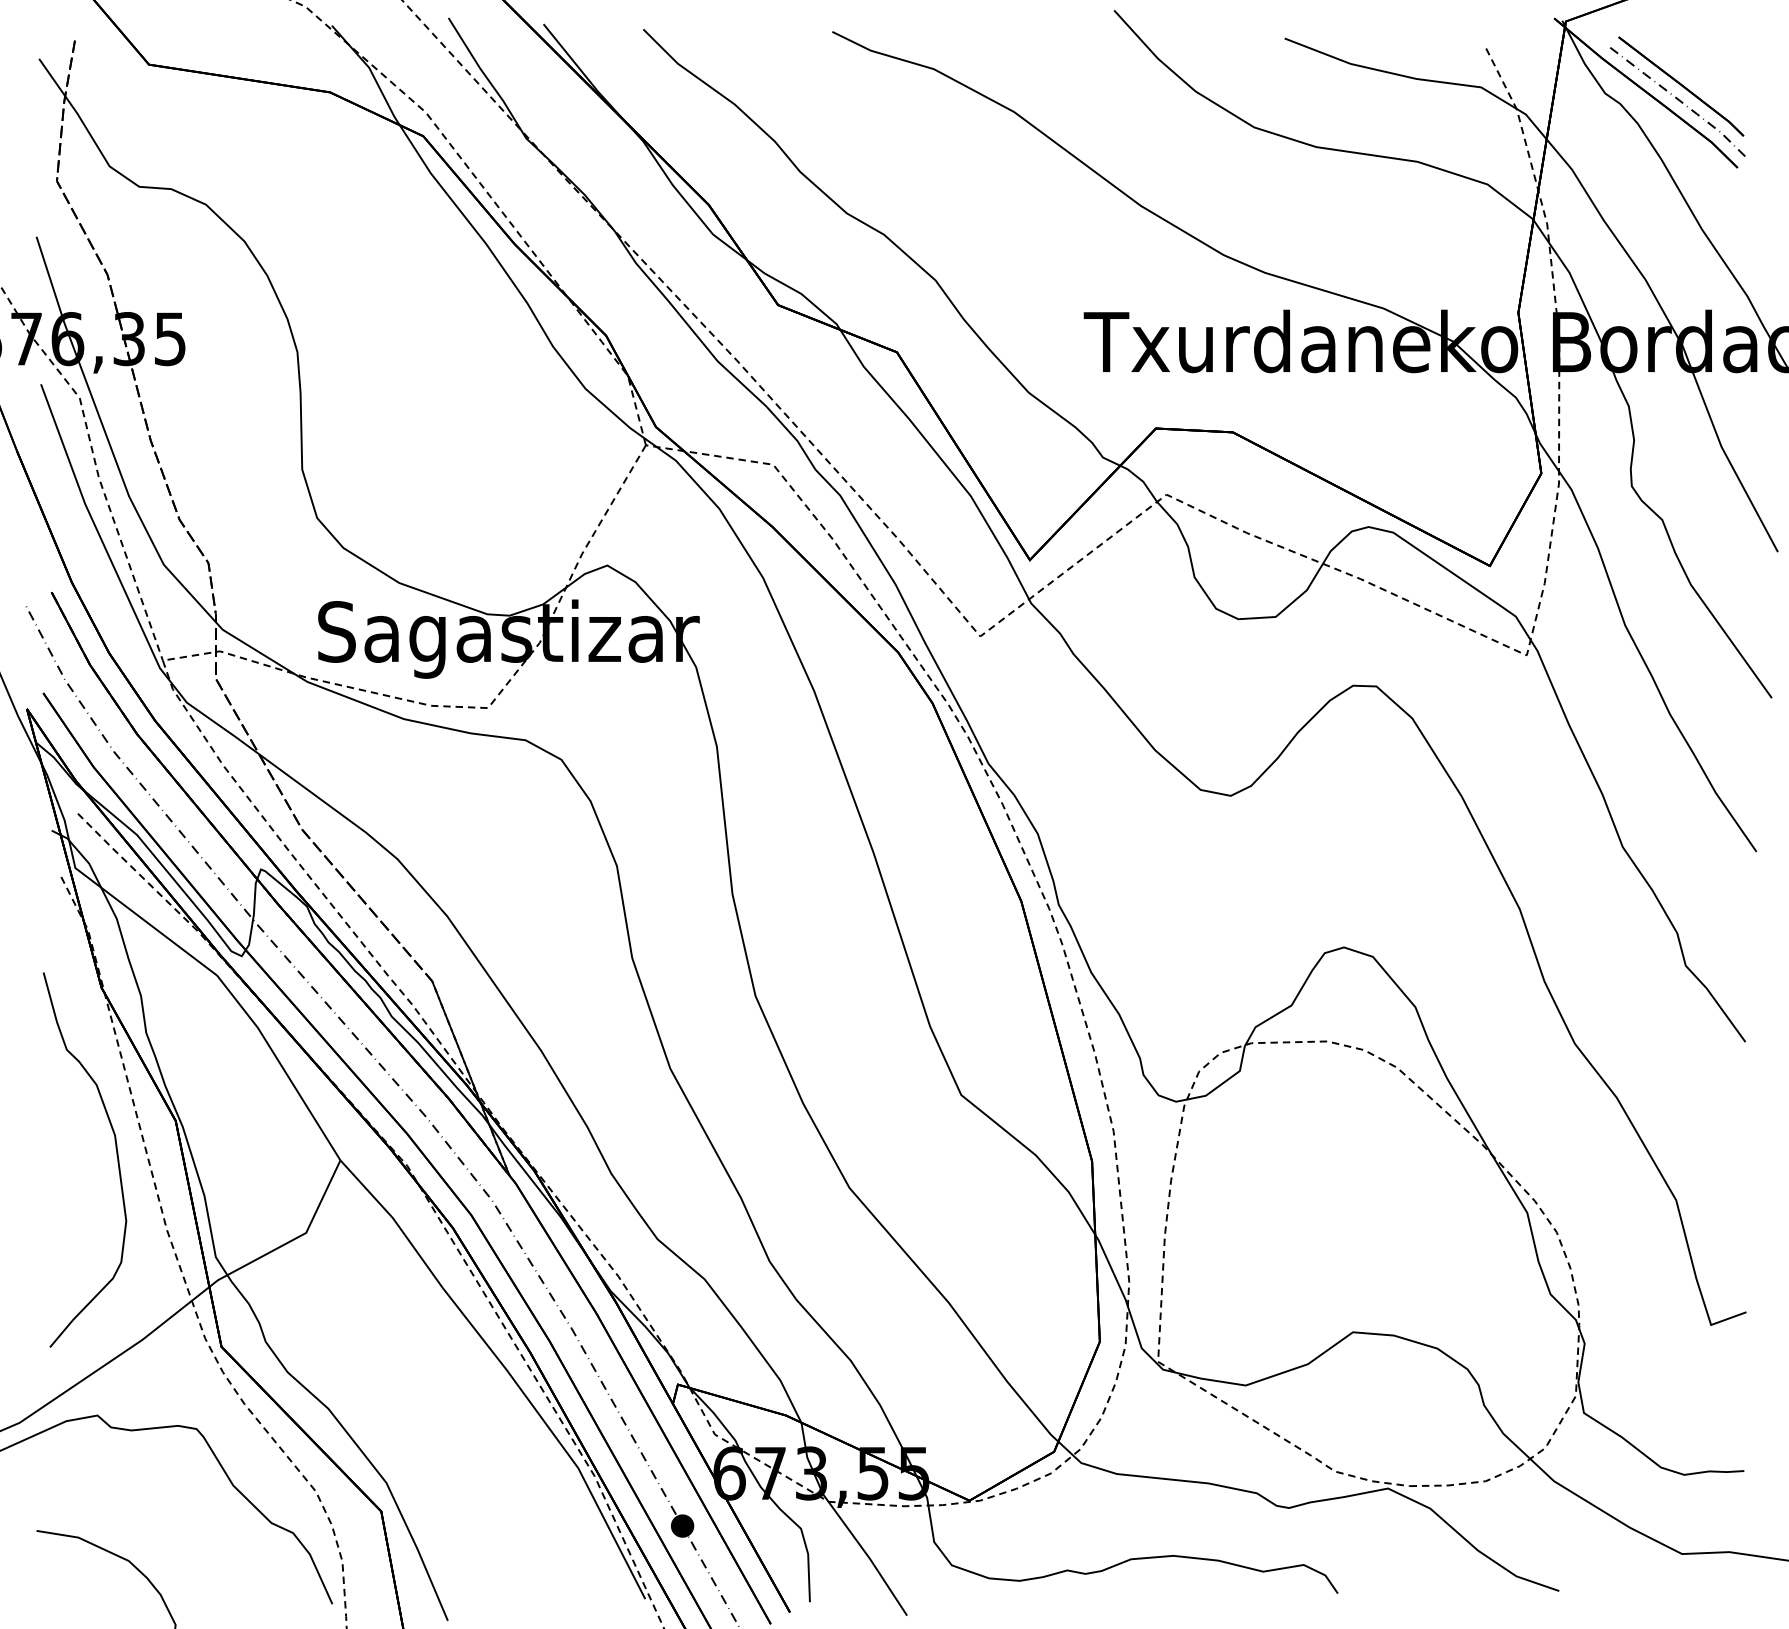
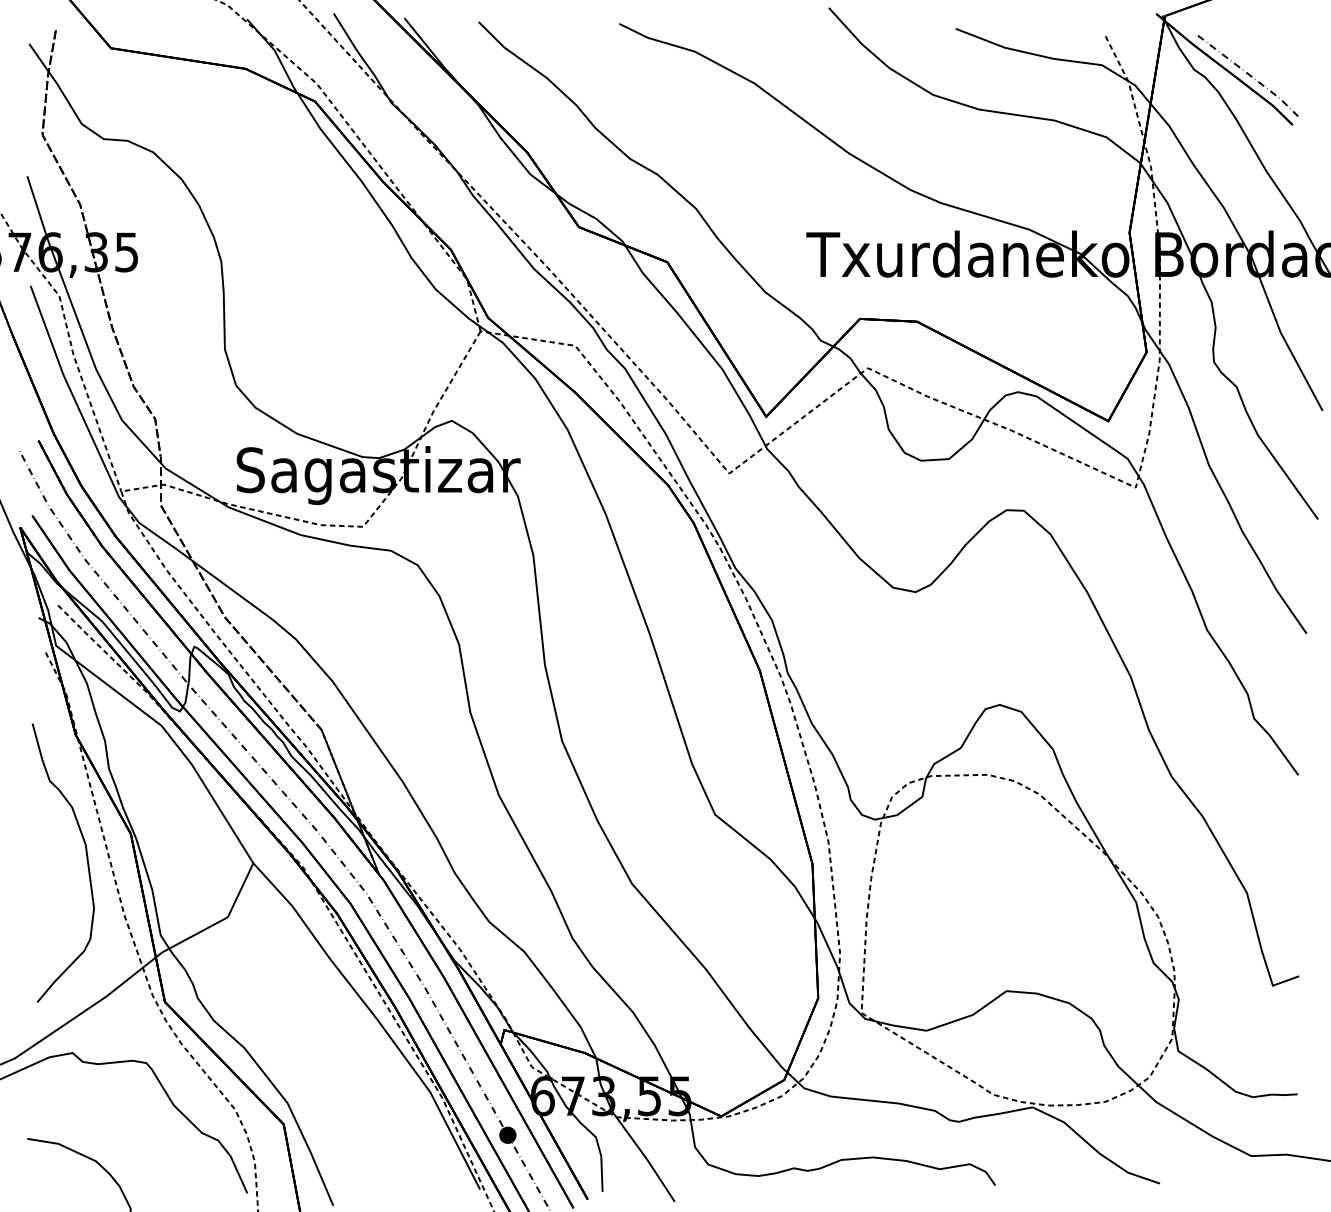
part: (1680, 86) -> (1250, 64), removed

